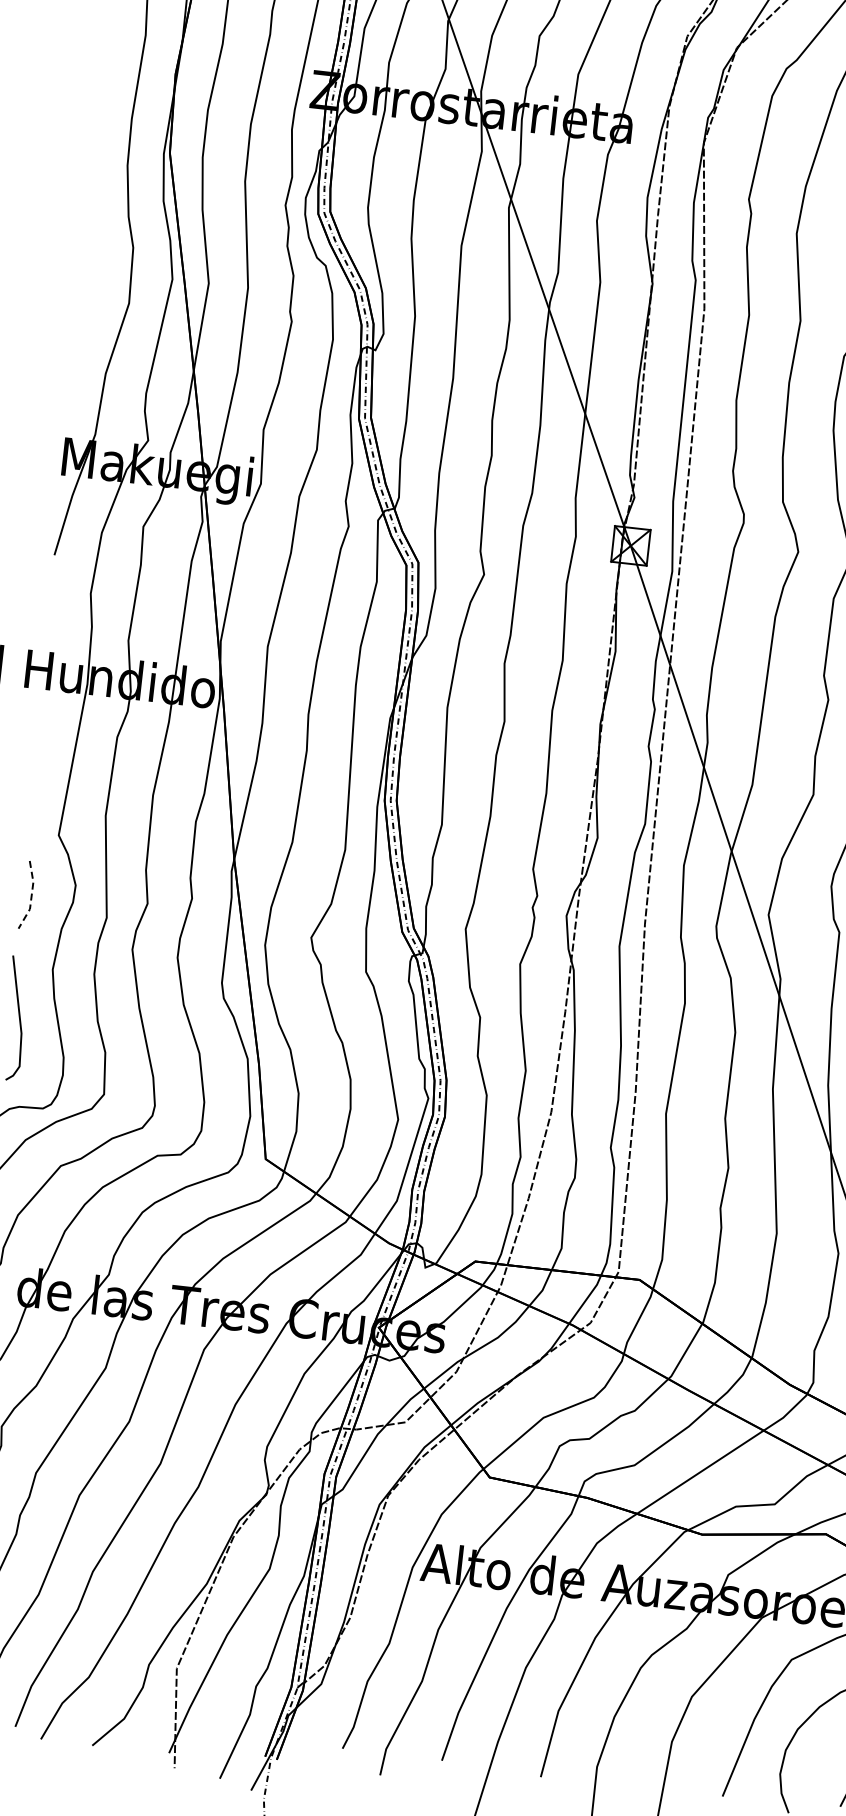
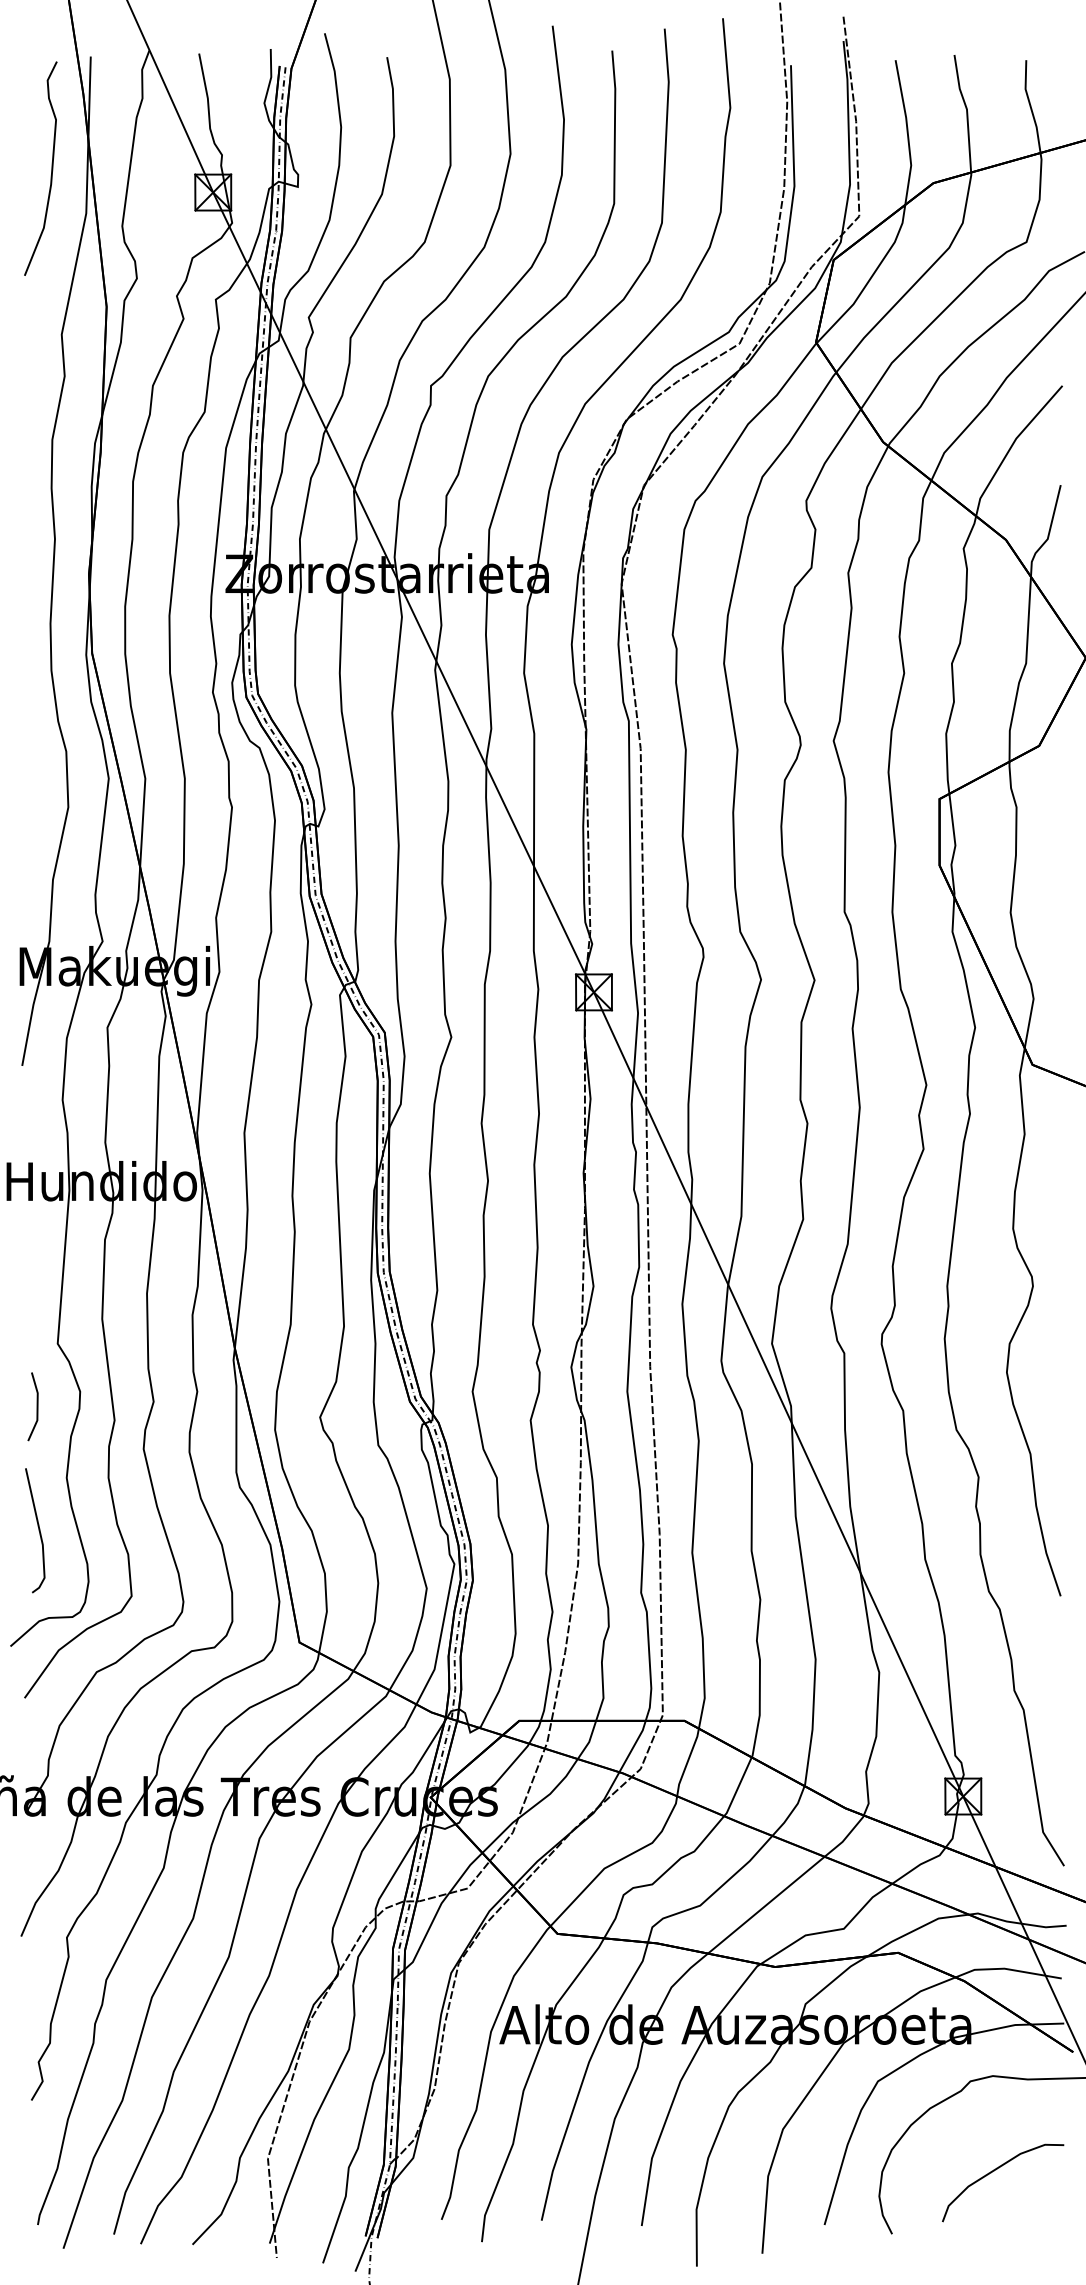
line: (31, 896) -> (37, 1407), dashed -> solid

